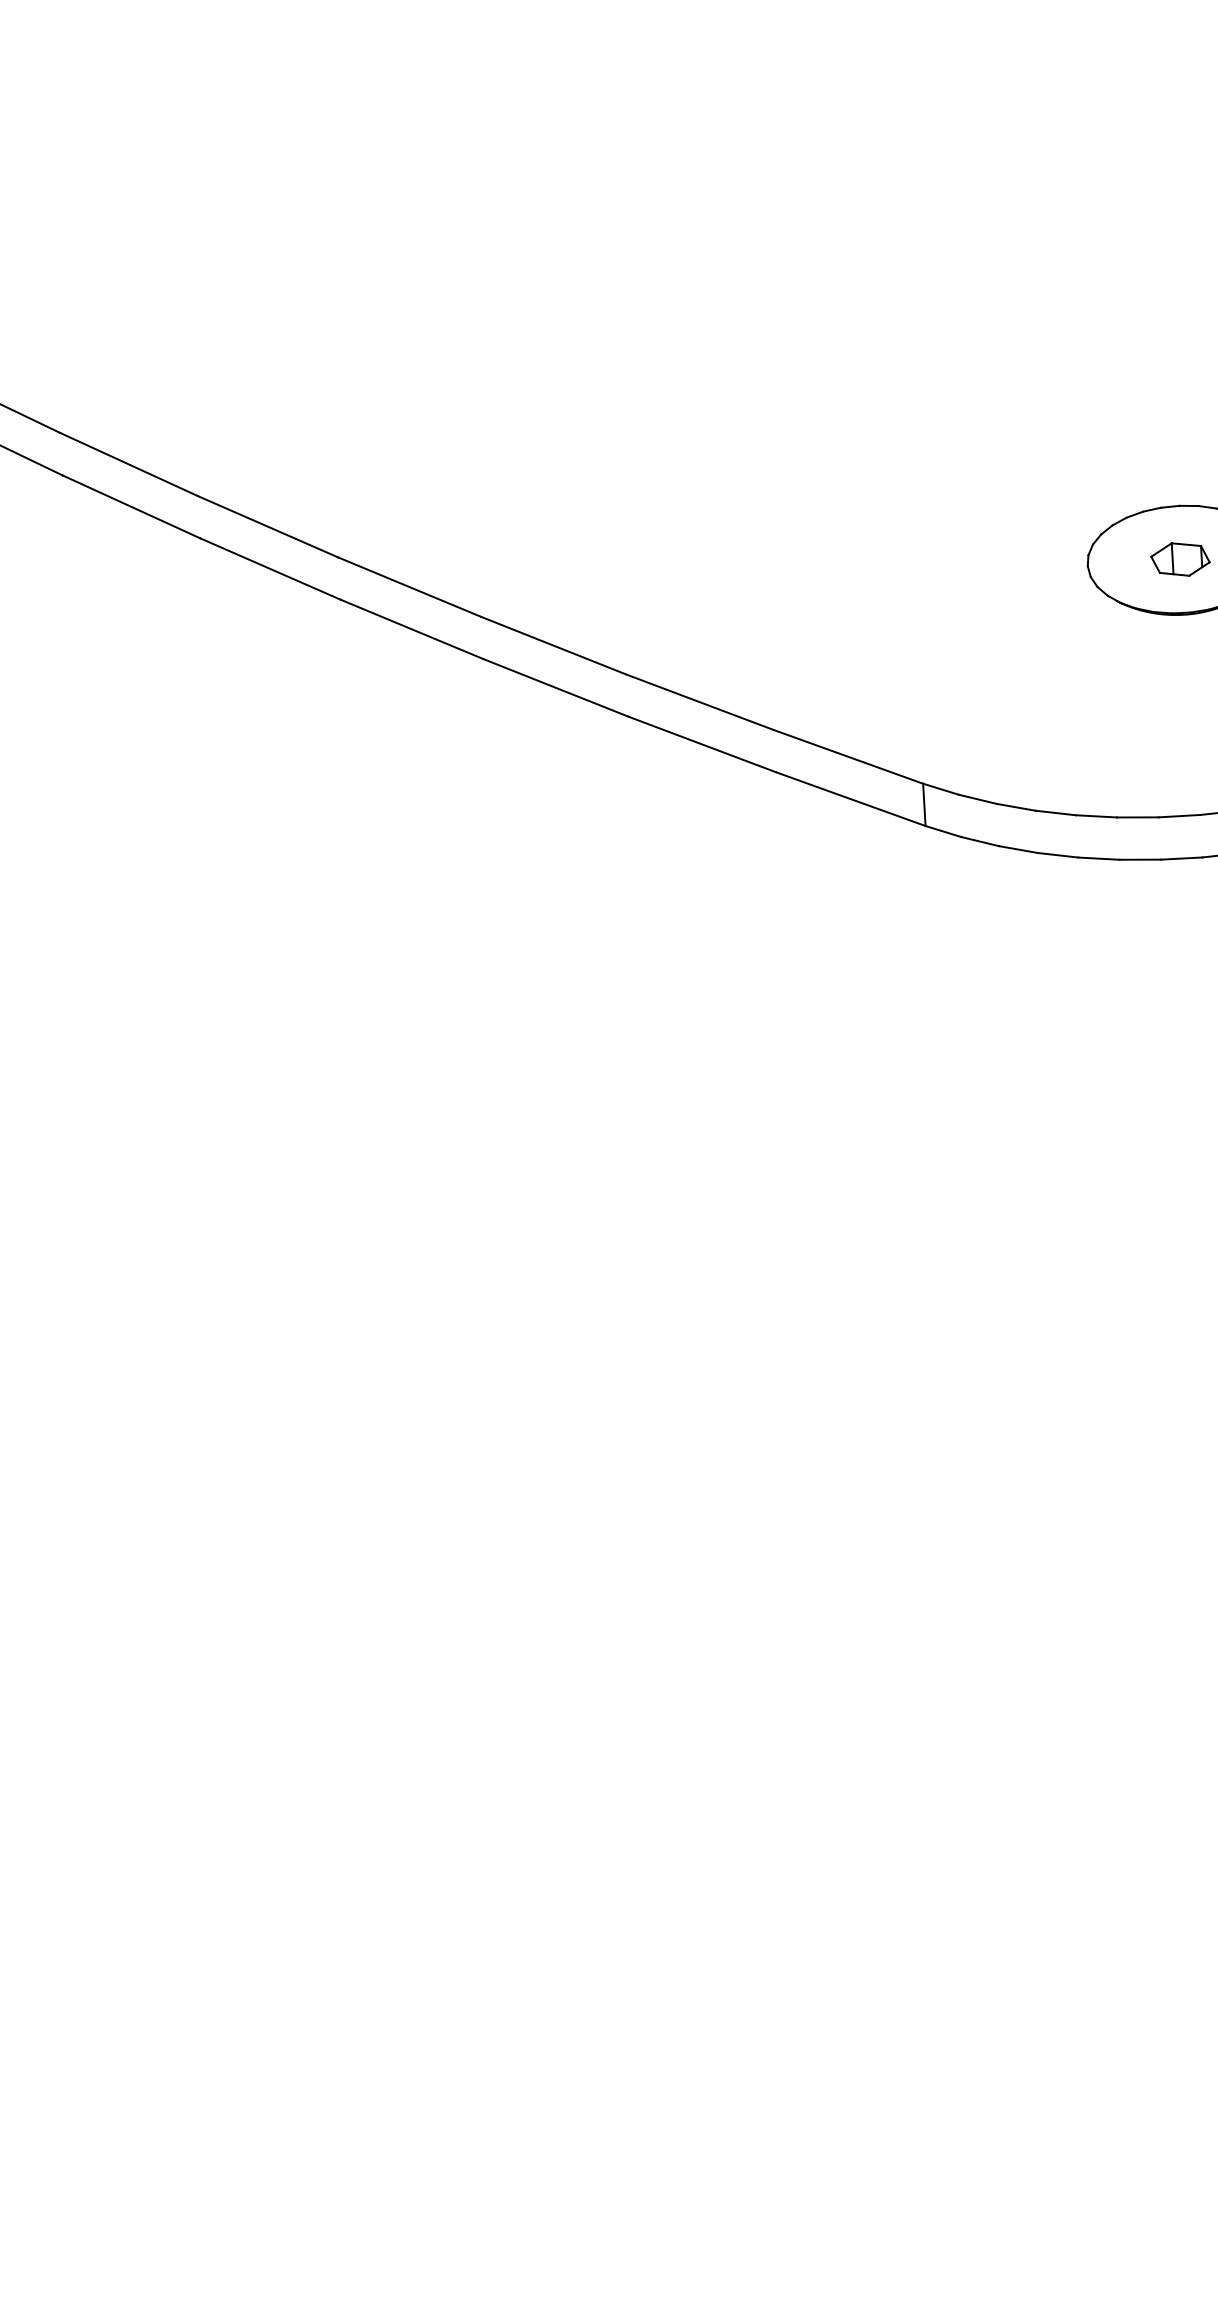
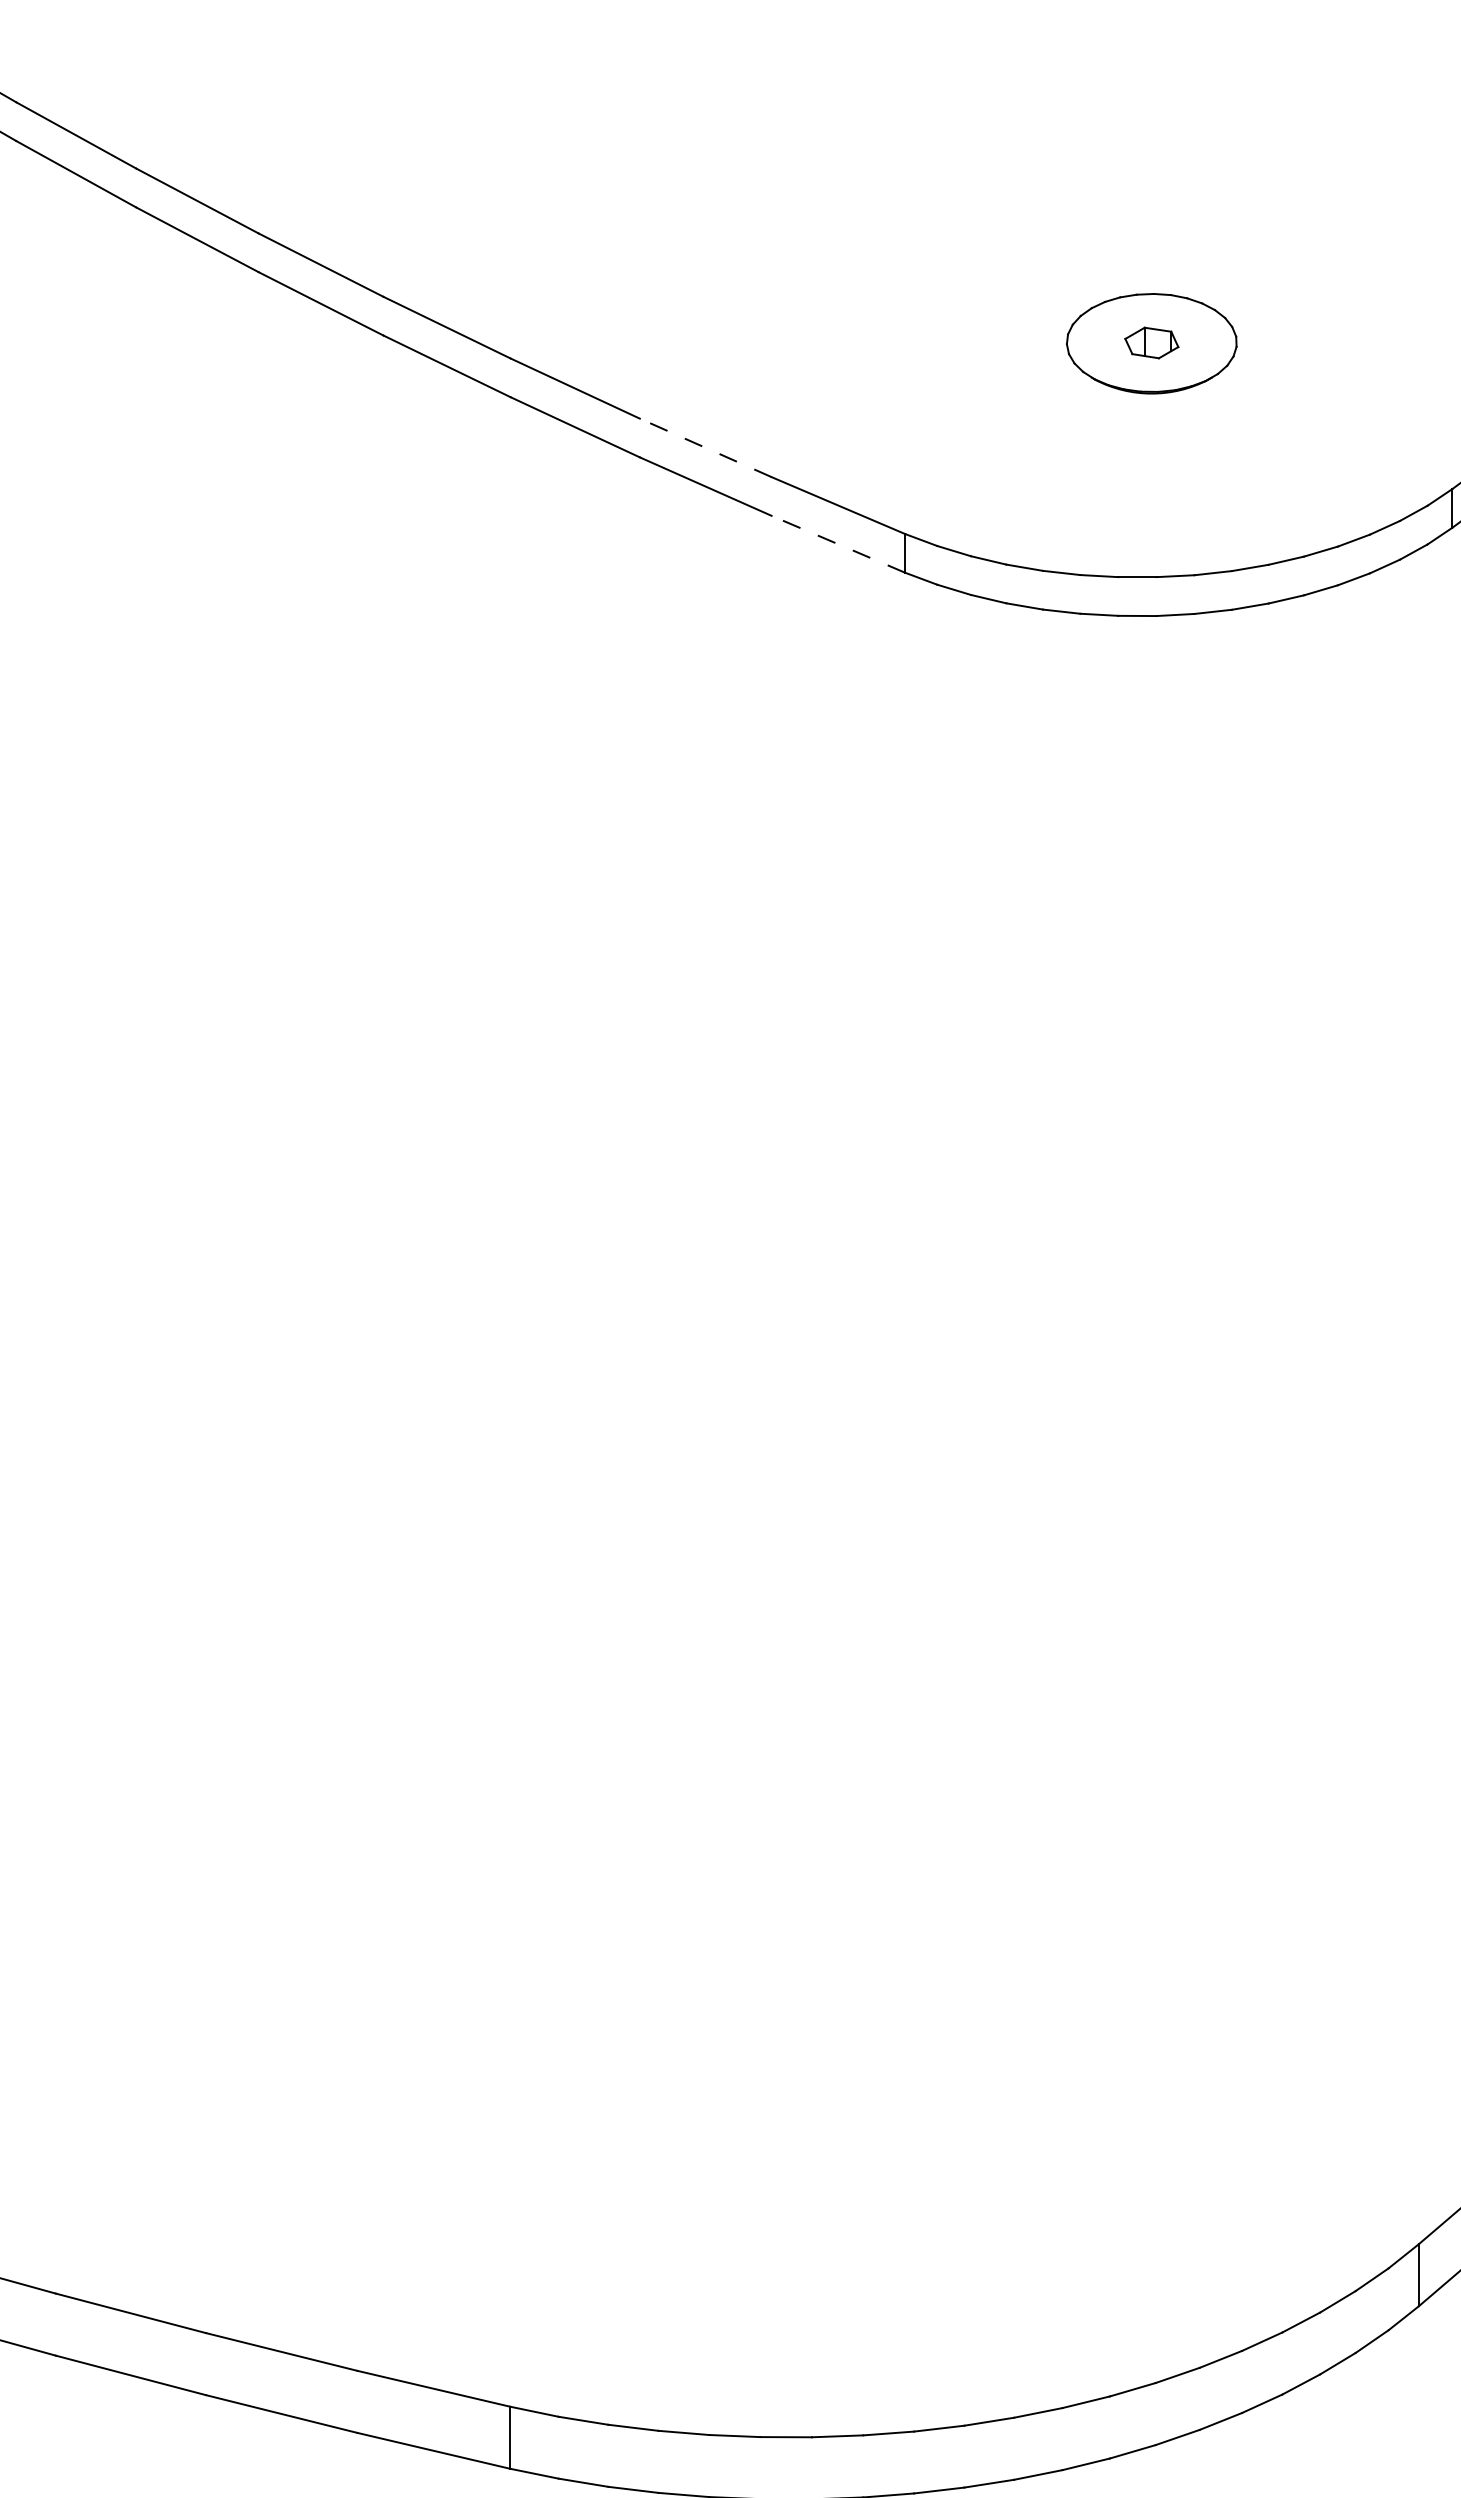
line: (699, 701) -> (705, 447), solid -> dashed
line: (850, 799) -> (838, 544), solid -> dashed

